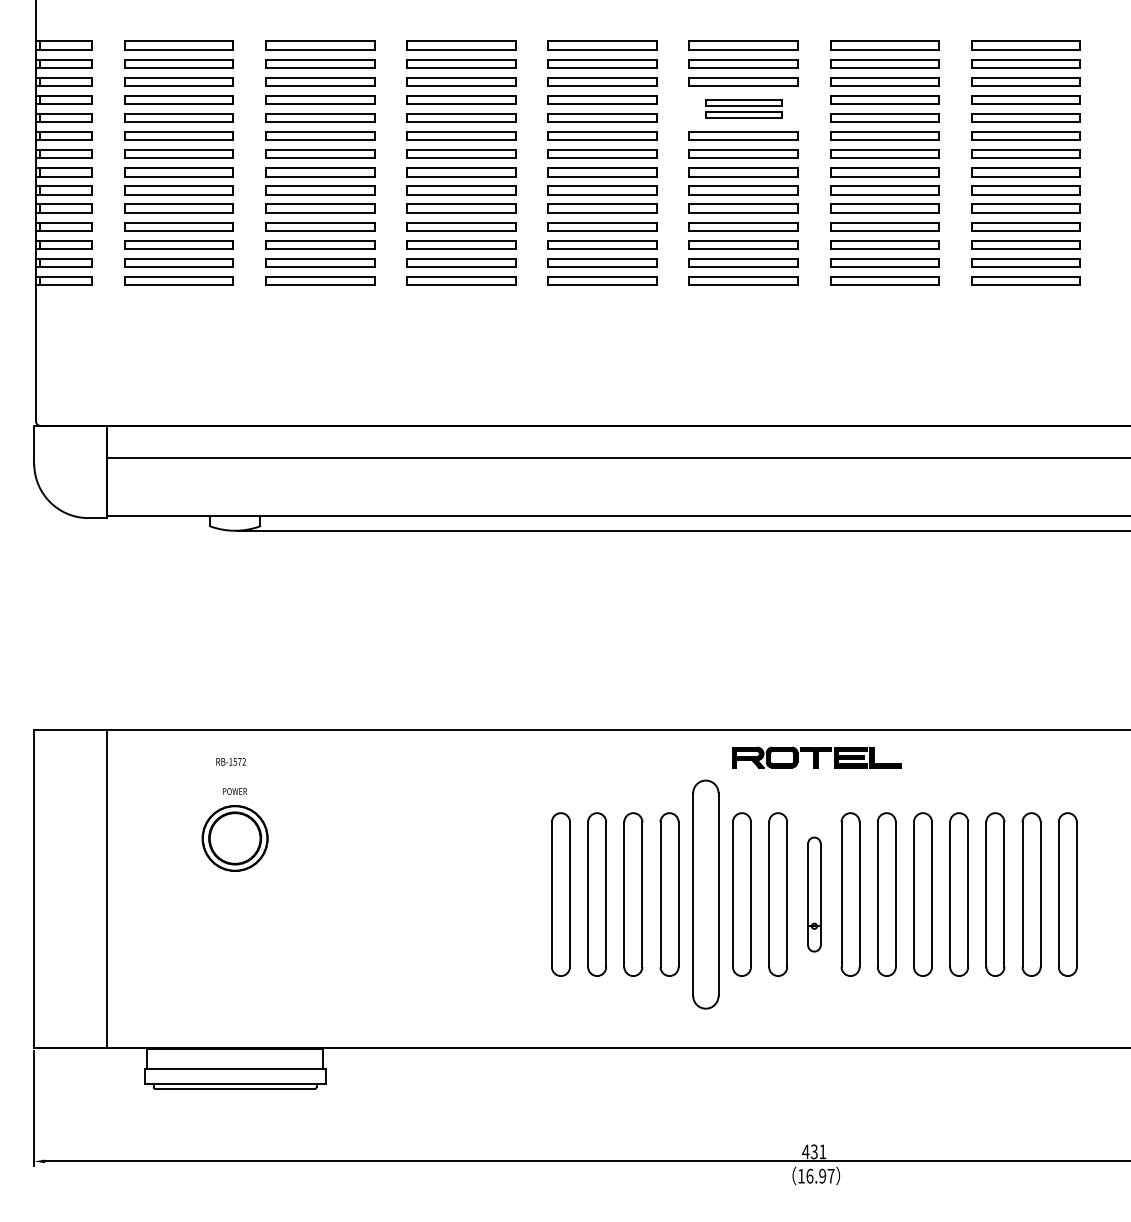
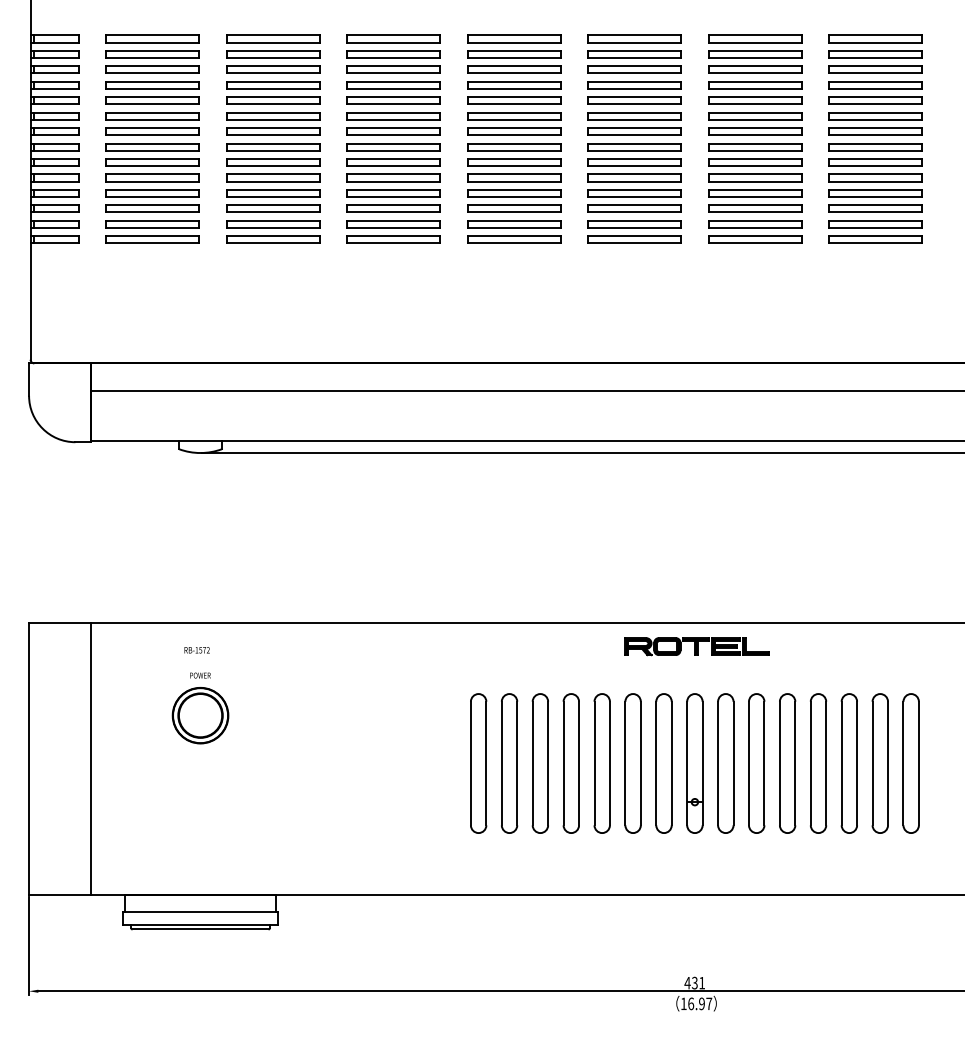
part: (743, 108) -> (634, 92), size x1.43
part: (704, 894) -> (601, 763), size x0.71
part: (813, 894) -> (694, 763), size x1.43

